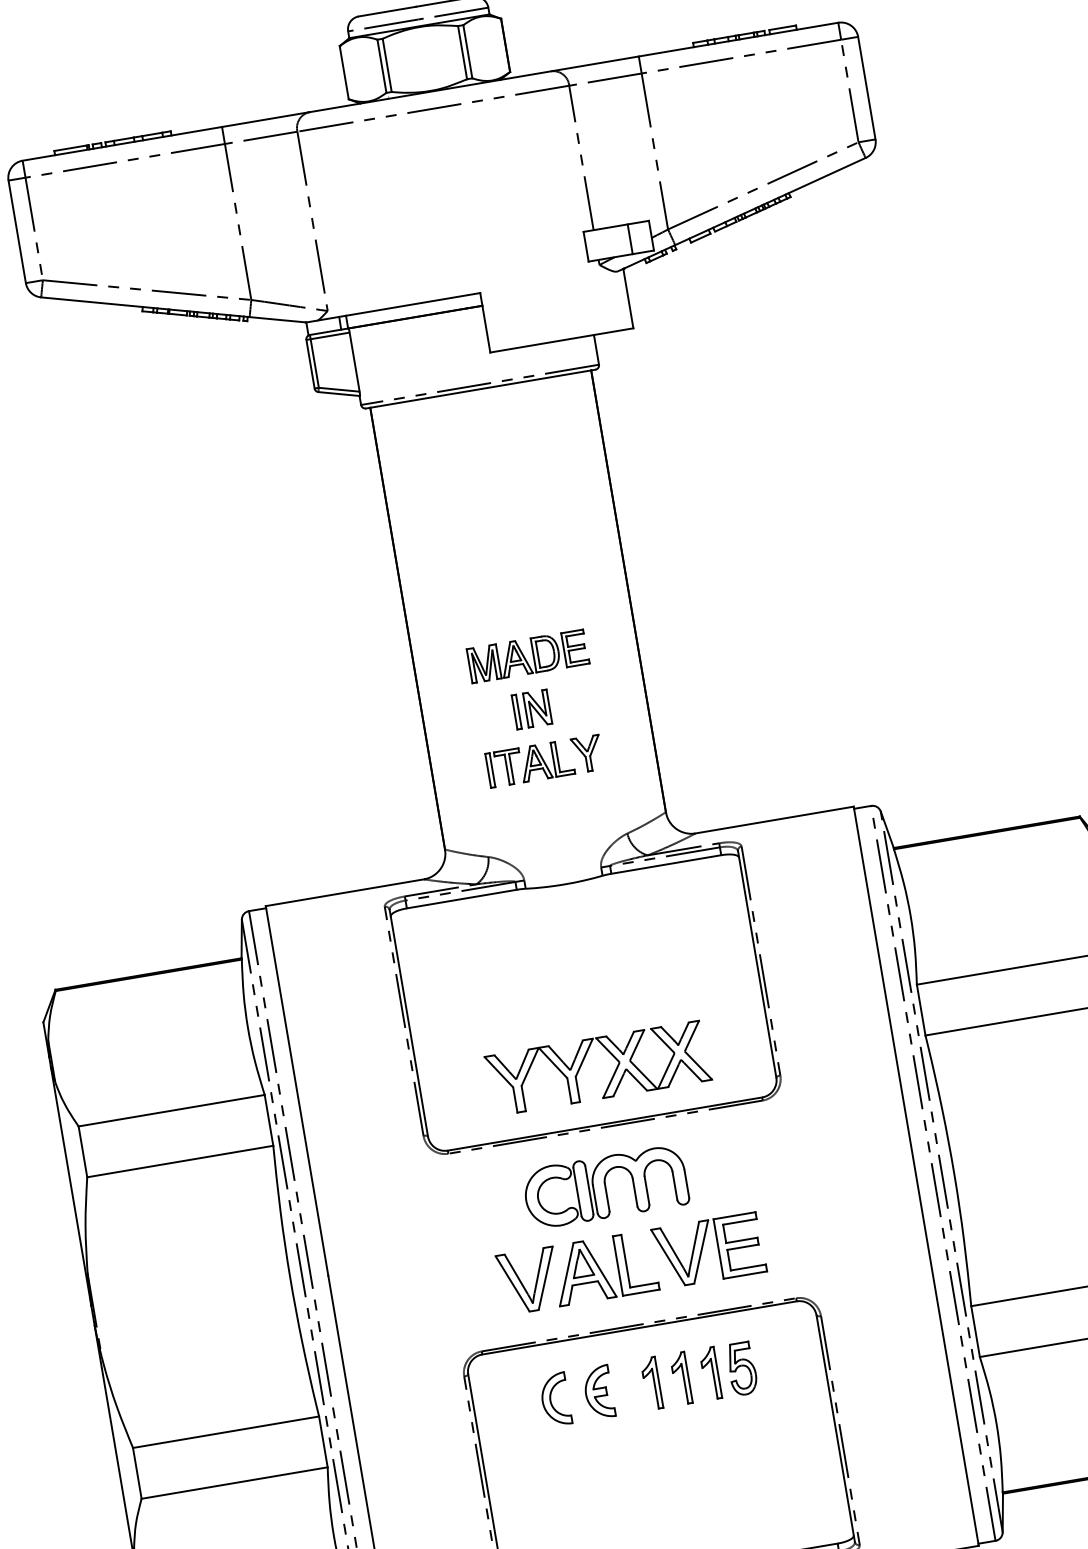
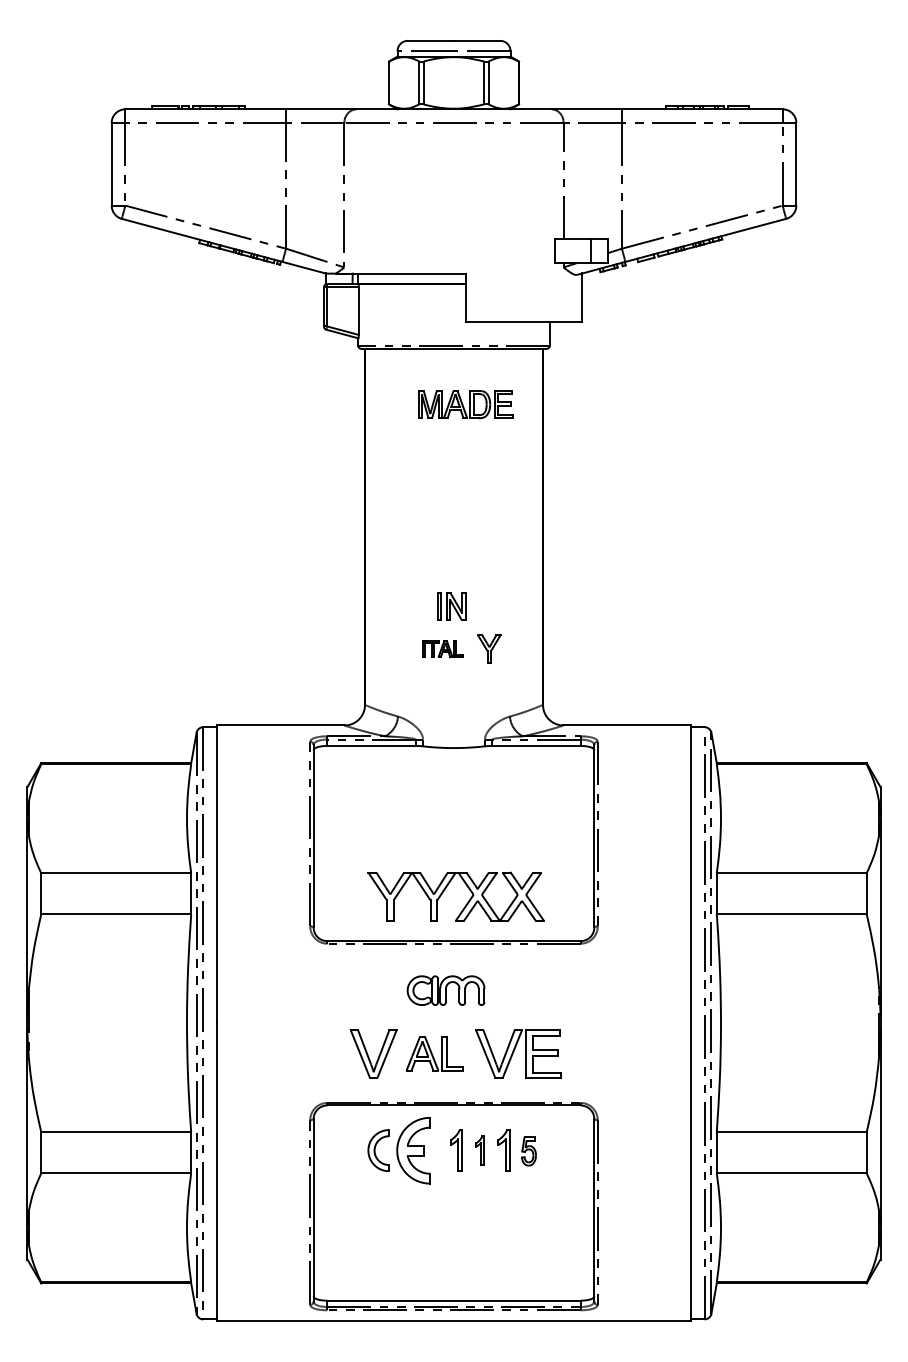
part: (527, 656) -> (465, 404), moved
part: (529, 763) -> (442, 648), size x0.6
part: (604, 1187) -> (445, 990), size x0.6
part: (604, 1267) -> (434, 1053), size x0.7
part: (741, 1369) -> (528, 1151), size x0.7
part: (680, 1378) -> (479, 1150), size x0.7
part: (598, 1392) -> (413, 1150), size x1.6

